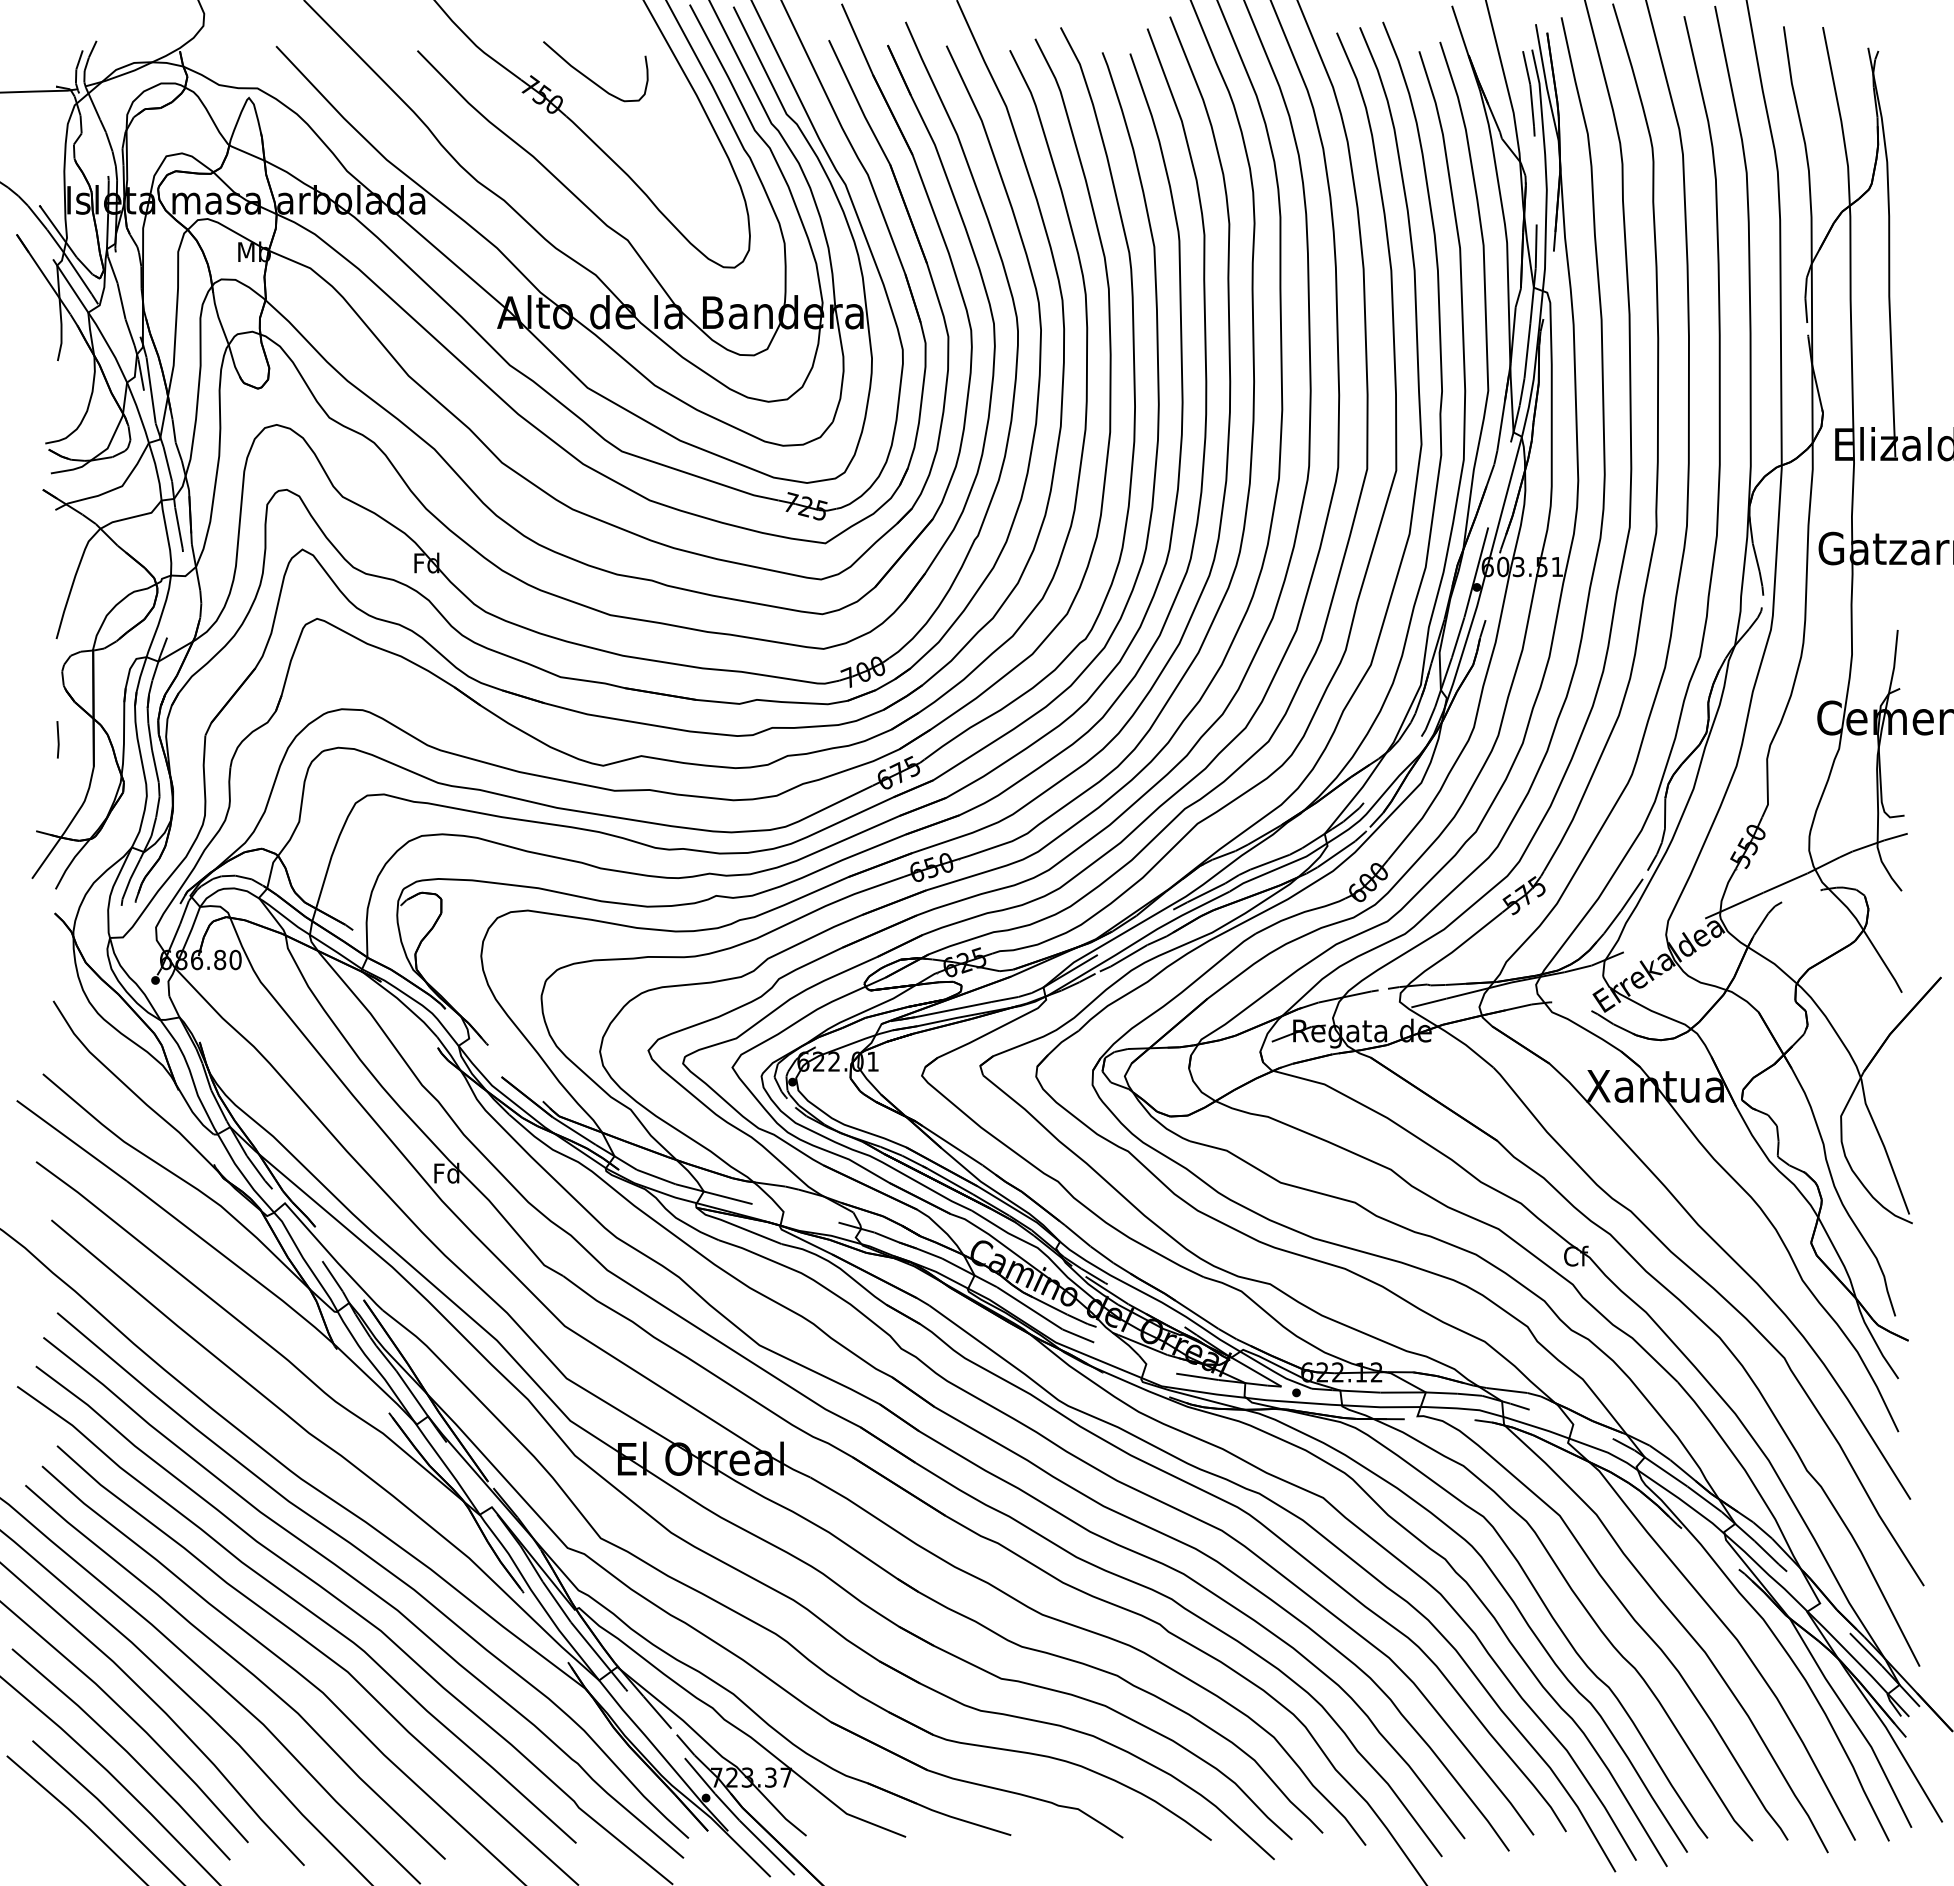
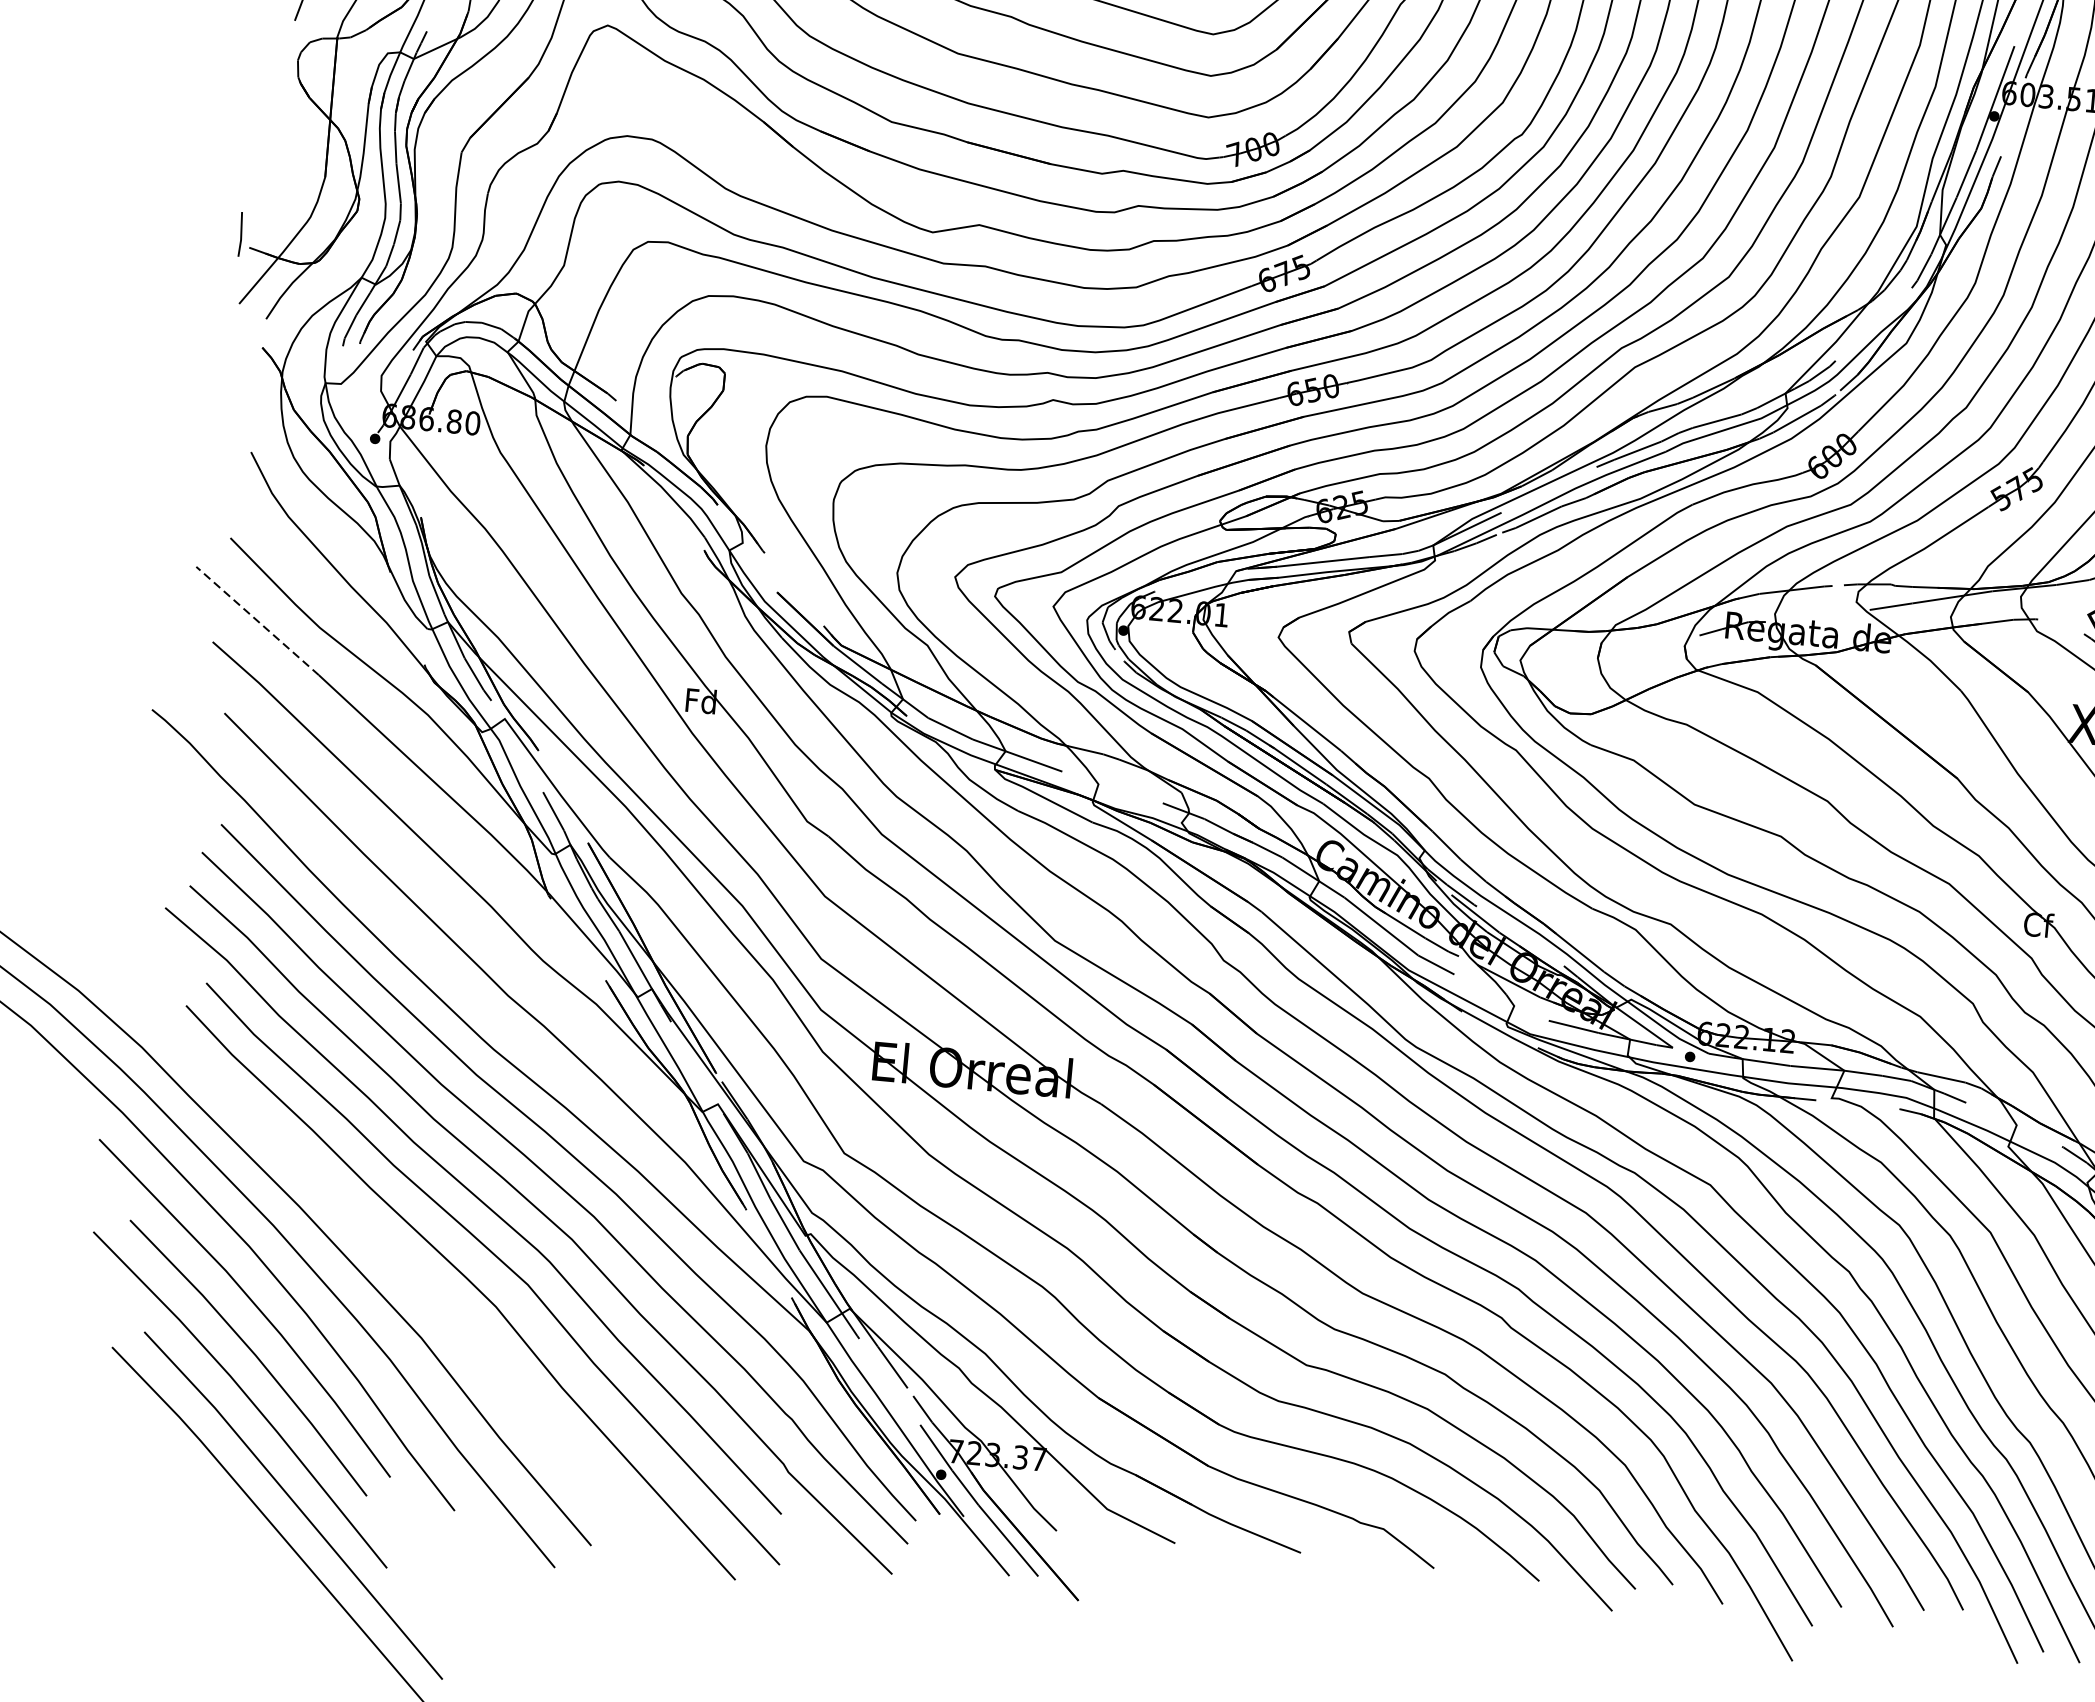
line: (57, 739) -> (240, 233), moved
line: (71, 1140) -> (257, 620), solid -> dashed
curve: (241, 1666) -> (401, 1266), removed

